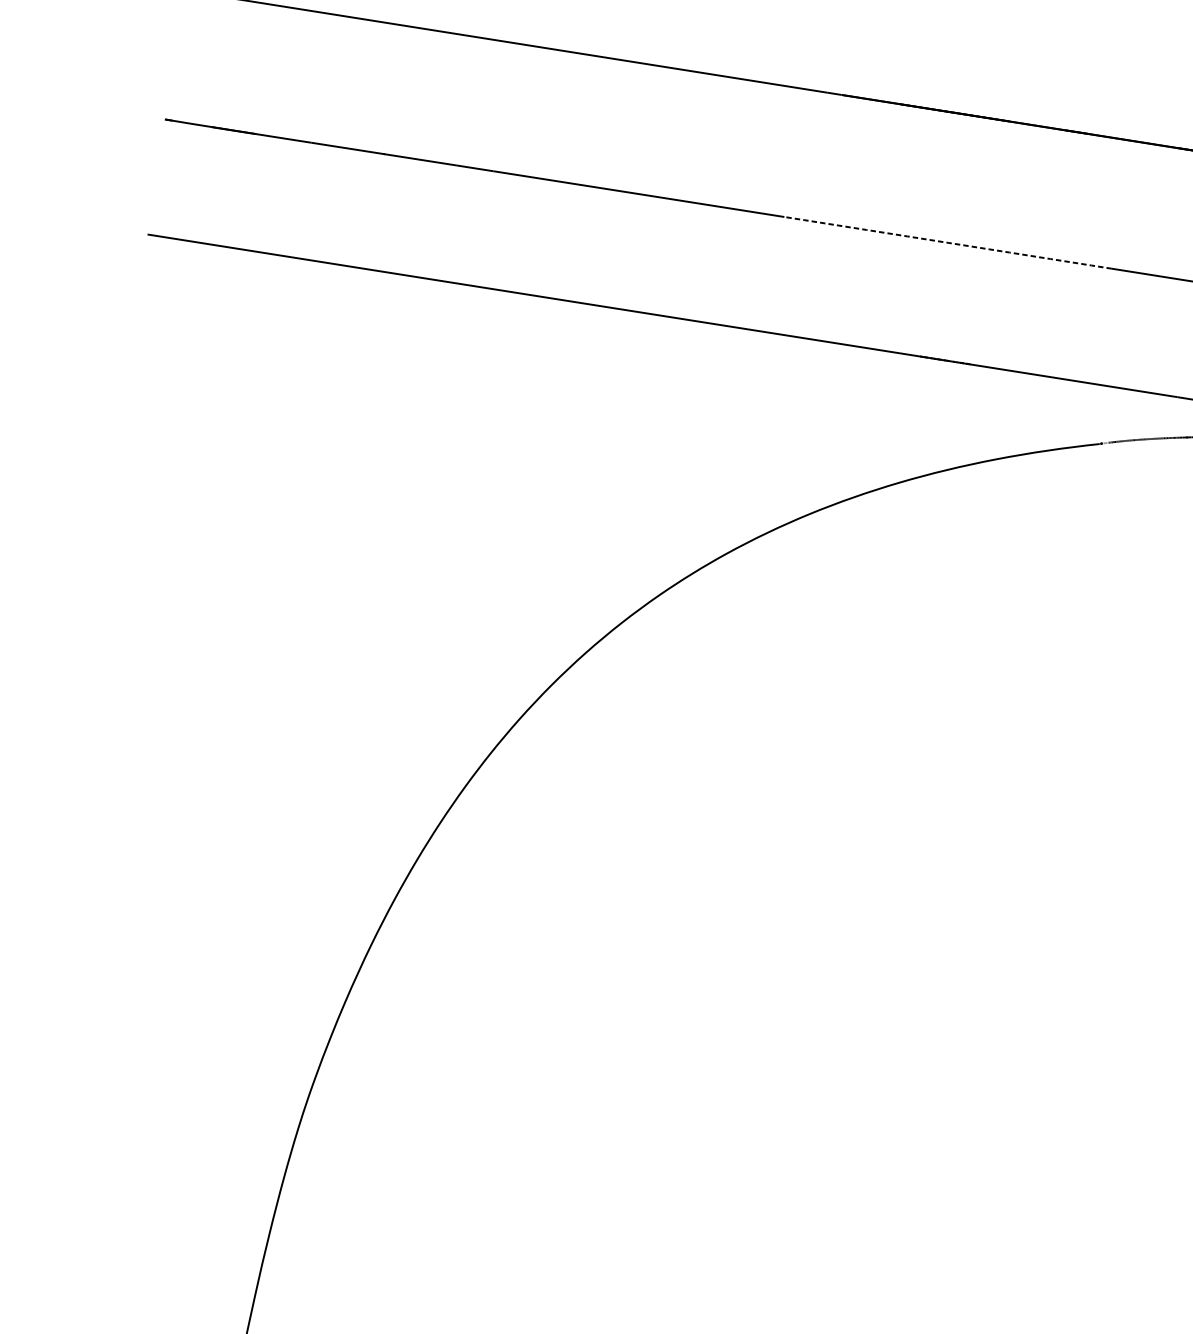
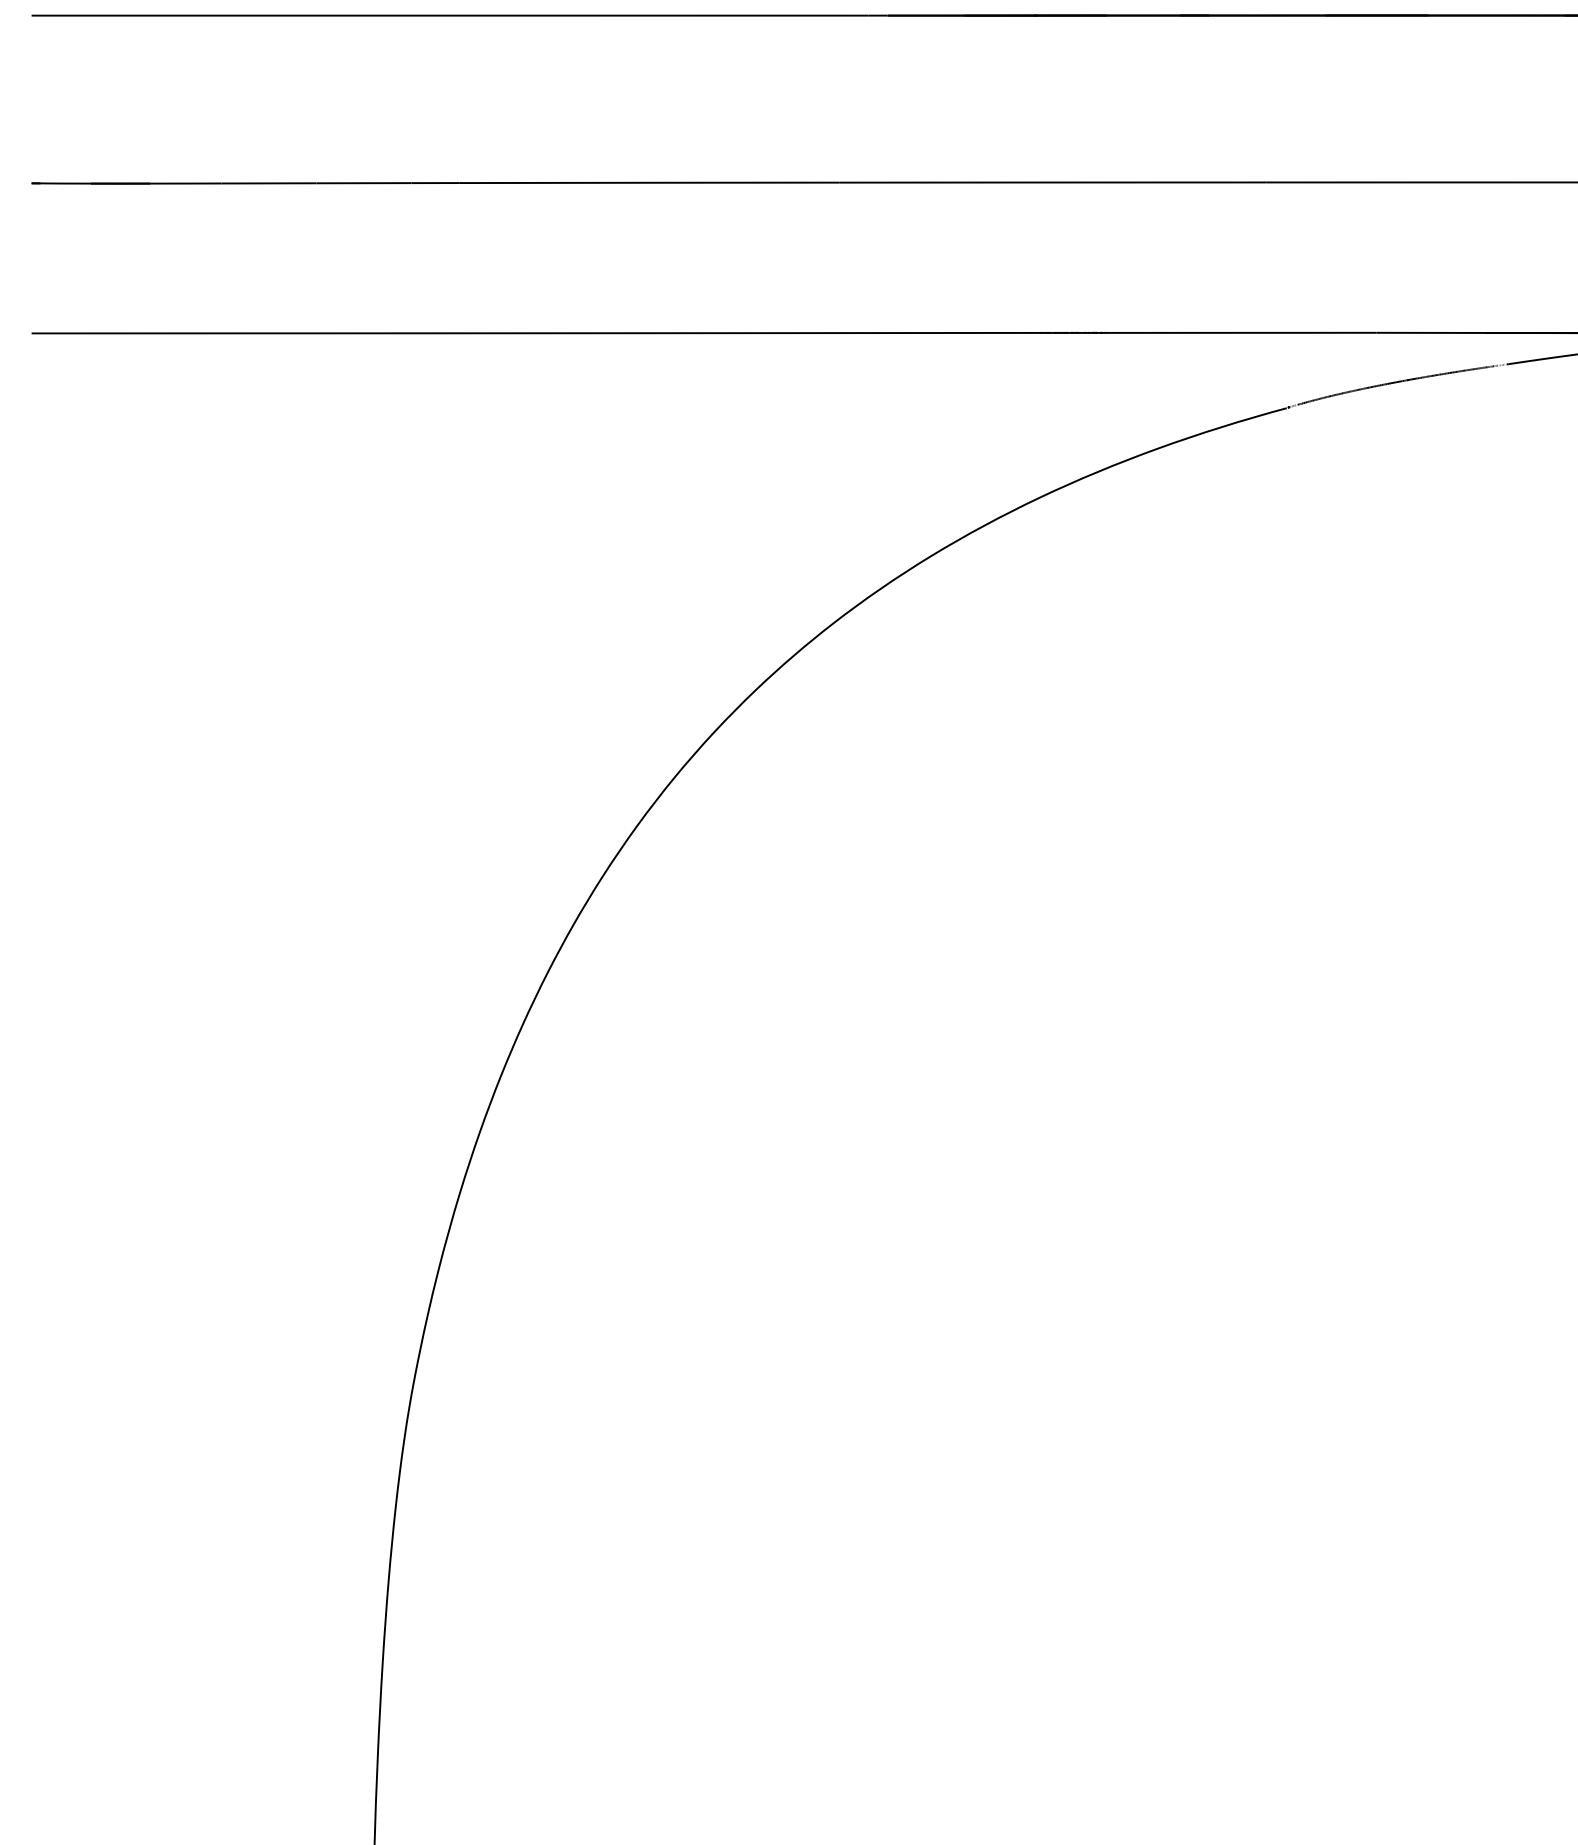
arc: (948, 242) -> (1053, 182), dashed -> solid

